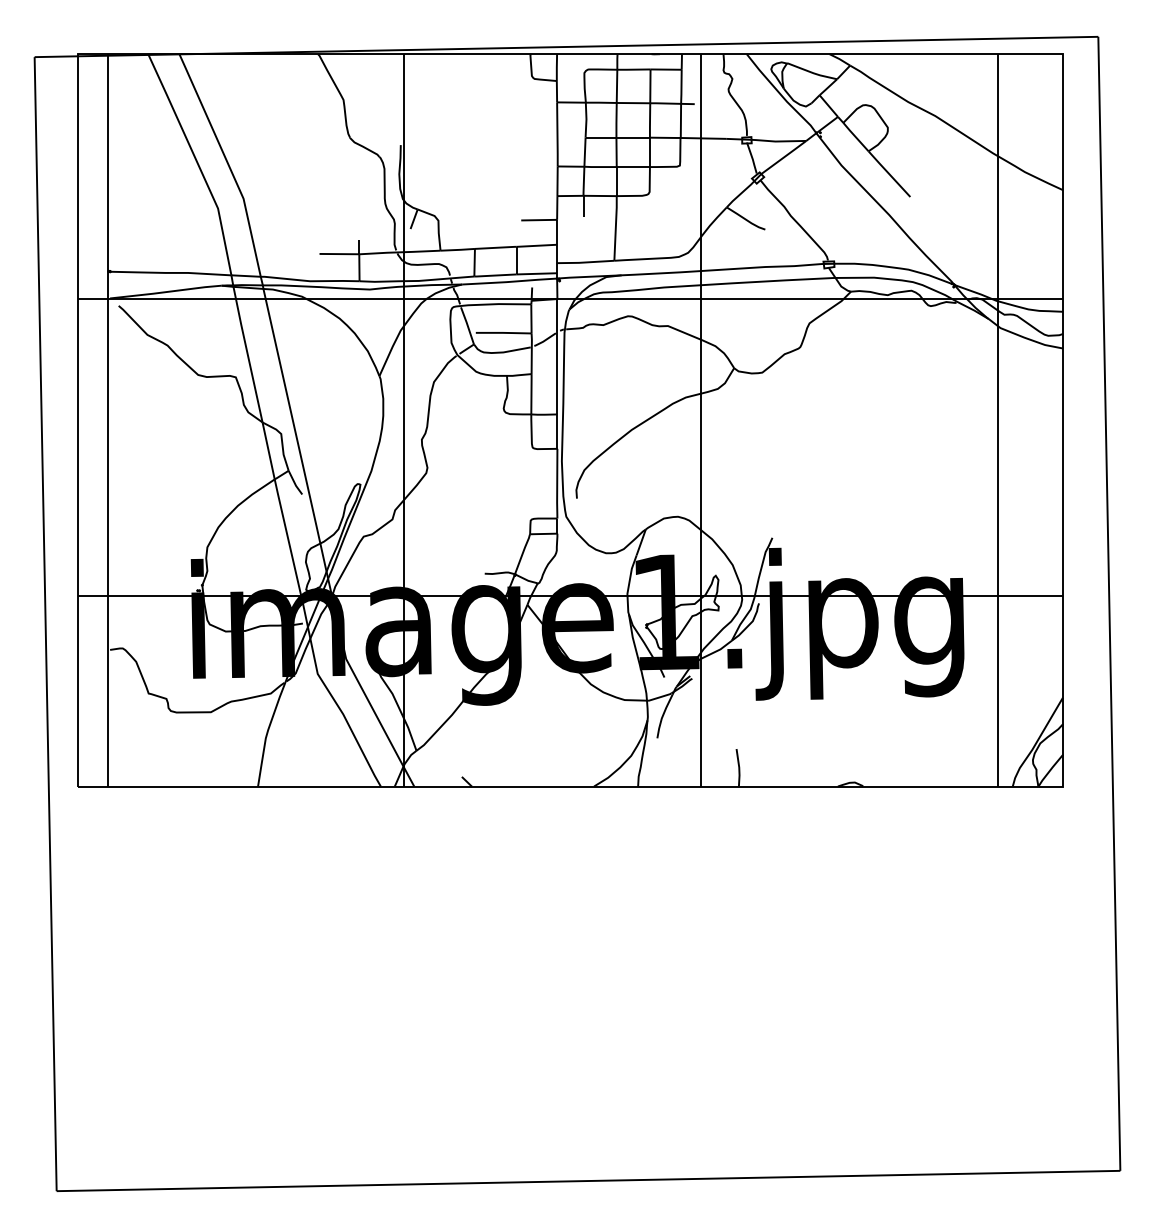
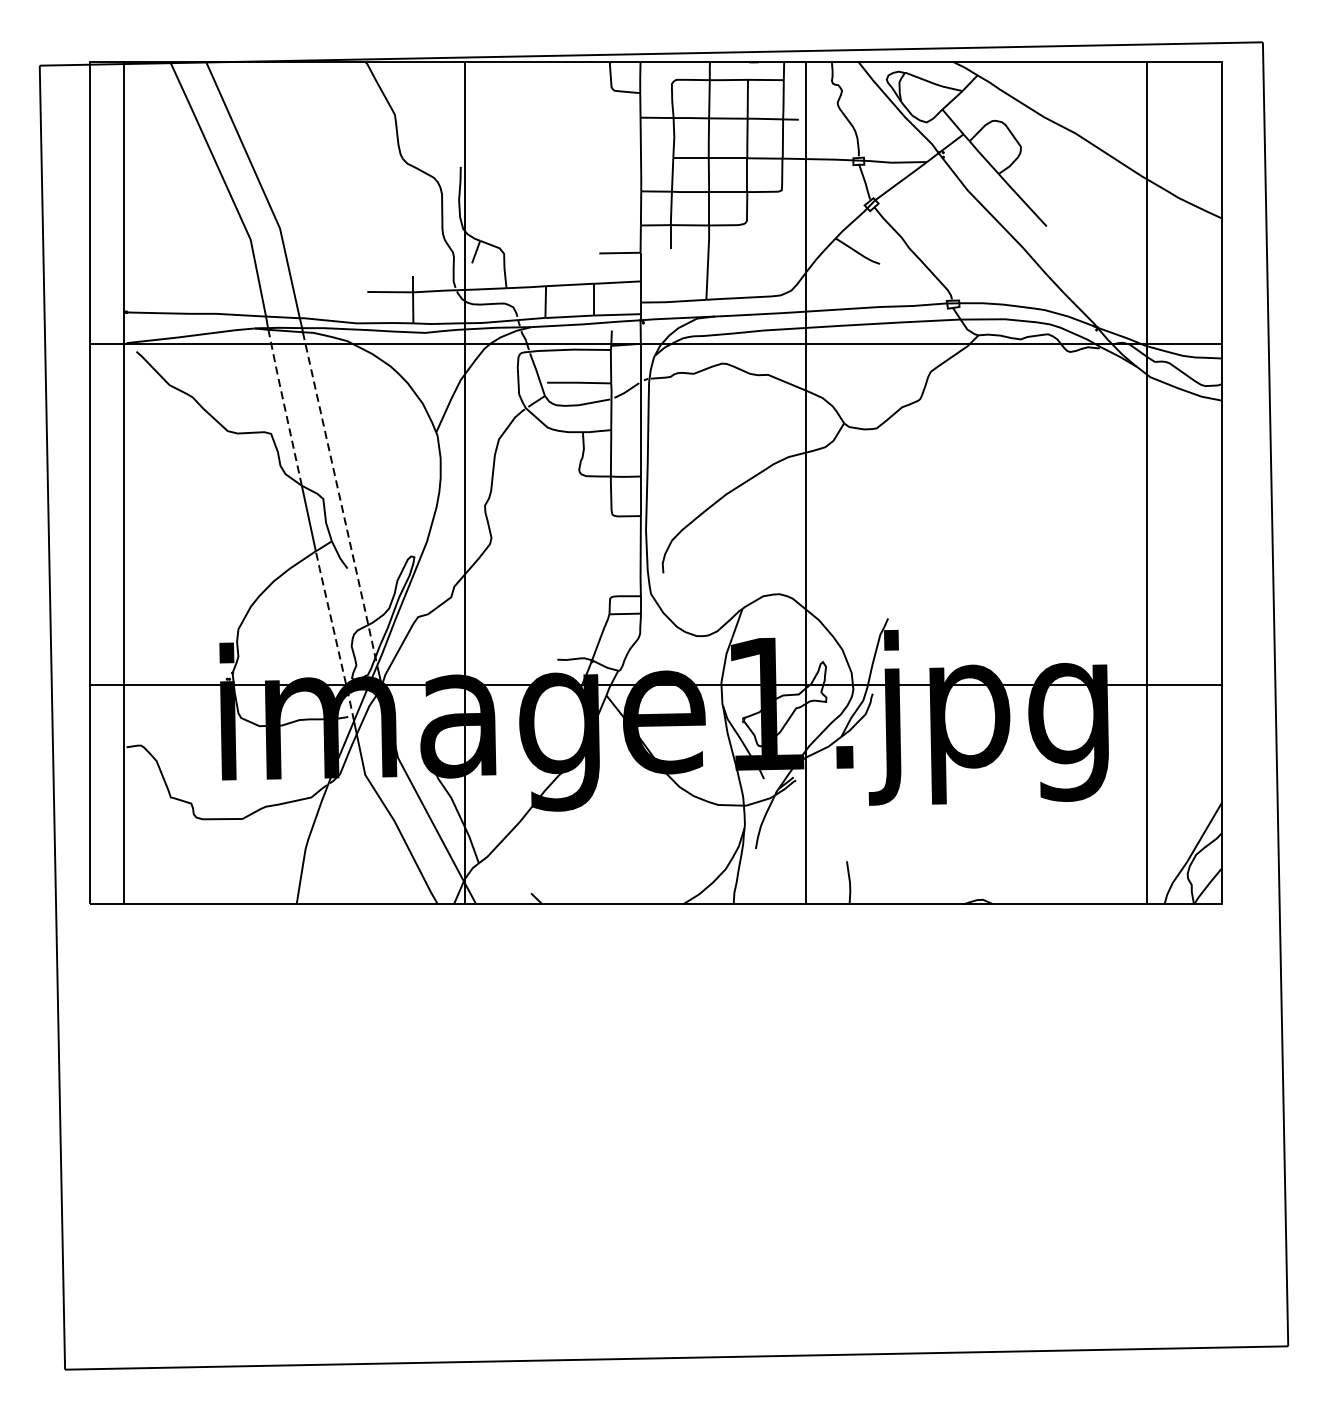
line: (247, 353) -> (284, 406), solid -> dashed
line: (295, 433) -> (339, 498), solid -> dashed
line: (291, 553) -> (335, 636), solid -> dashed

